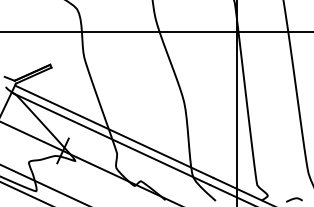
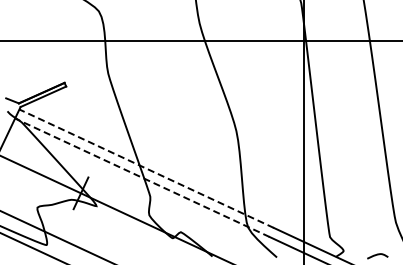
line: (114, 131) -> (146, 168), solid -> dashed
line: (110, 138) -> (141, 177), solid -> dashed

